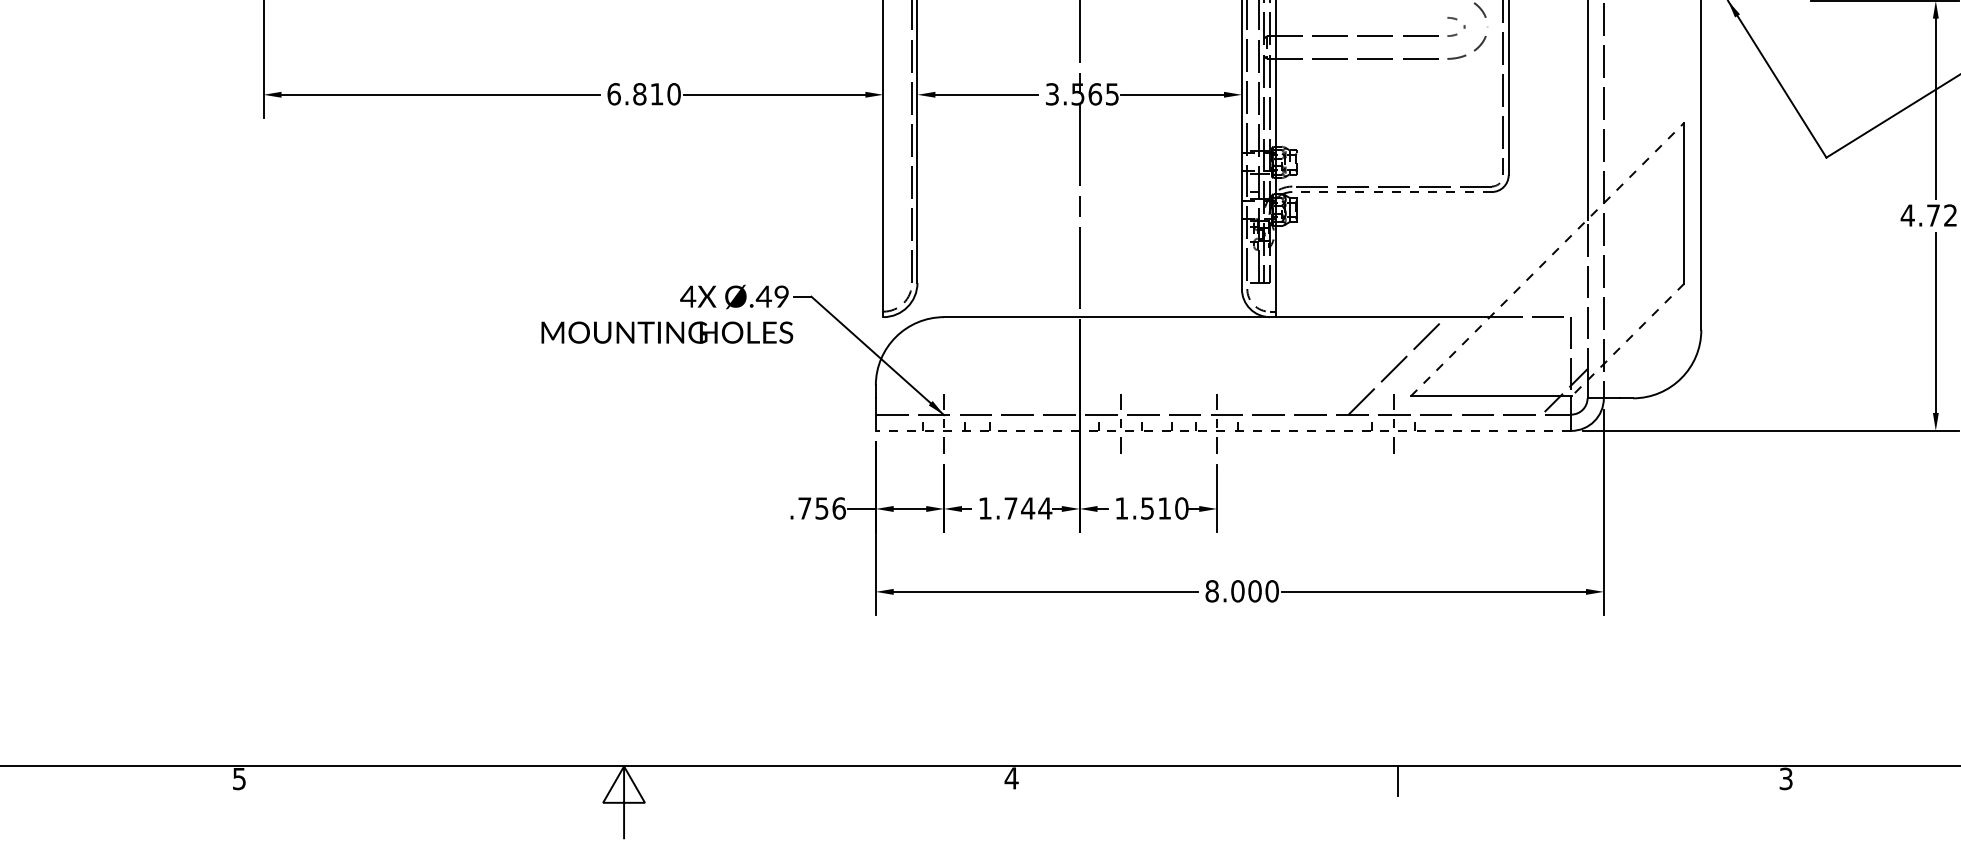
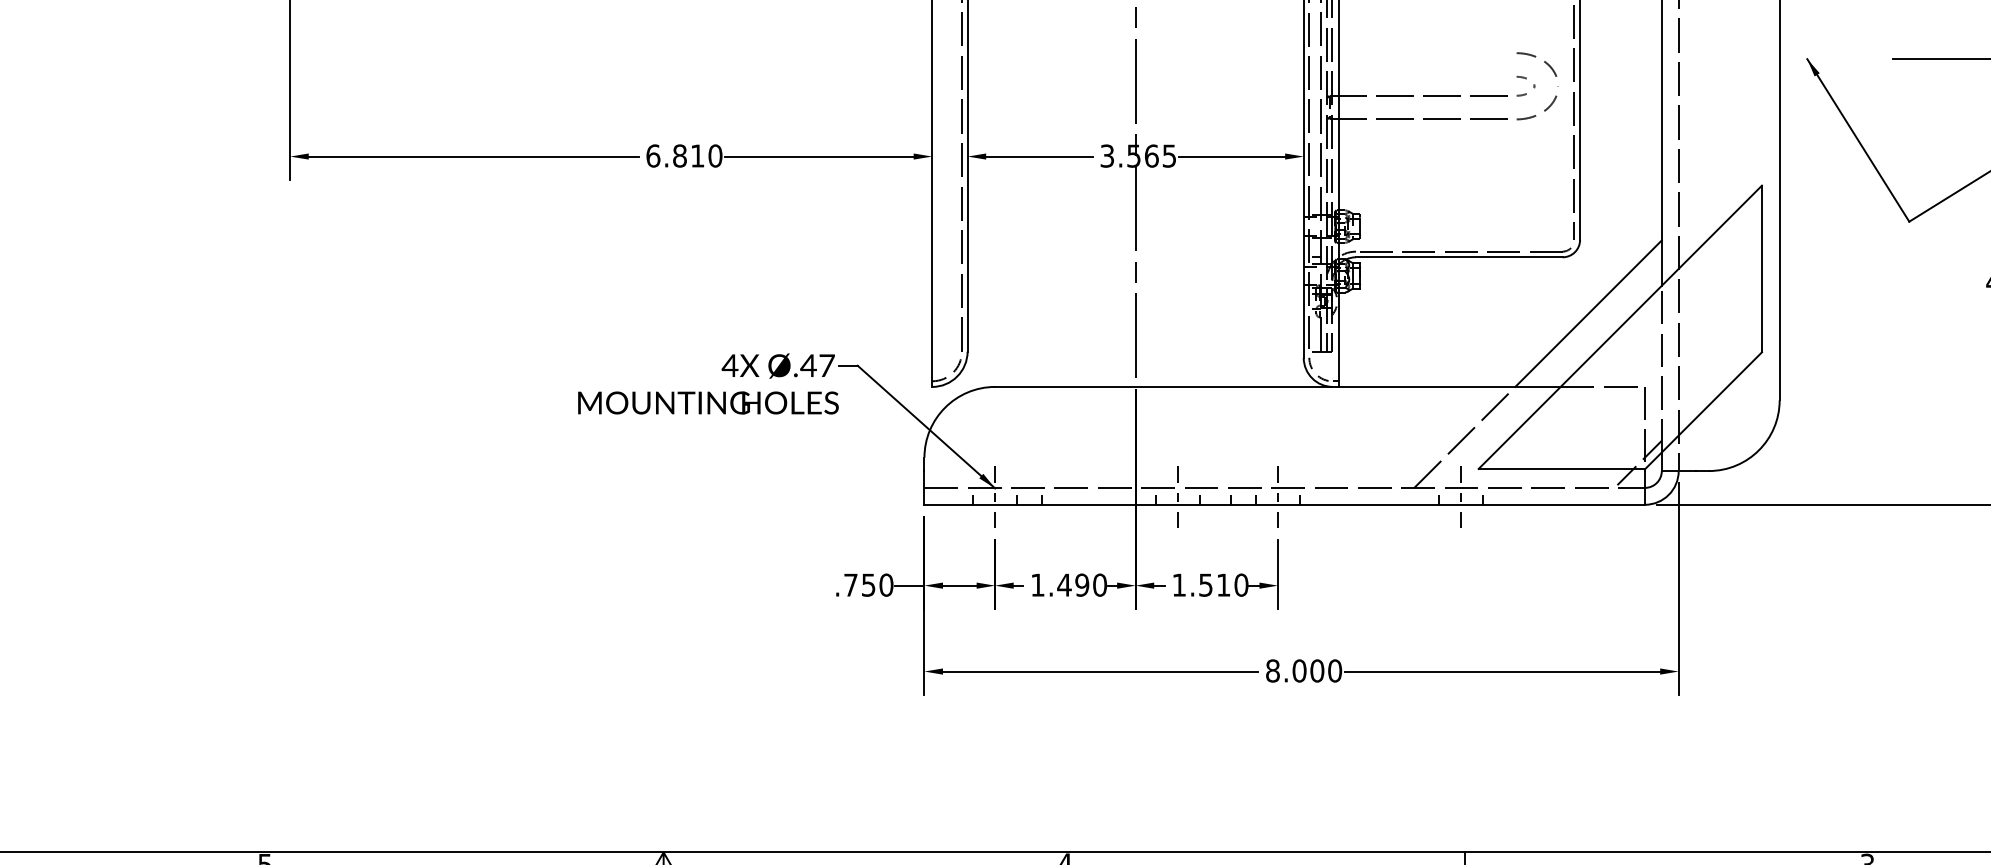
line: (1392, 192) -> (1459, 257), dashed -> solid
line: (1516, 246) -> (1588, 313), added
line: (1547, 259) -> (1620, 327), dashed -> solid
text: (781, 296) -> (826, 365), Ø.49 -> Ø.47
line: (1627, 340) -> (1703, 411), dashed -> solid
line: (1223, 430) -> (1284, 504), dashed -> solid
text: (838, 508) -> (885, 585), .756 -> .750
text: (1027, 508) -> (1081, 585), 1.744 -> 1.490

